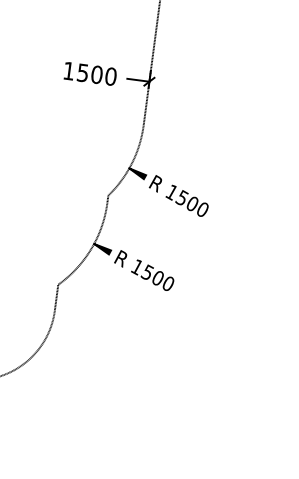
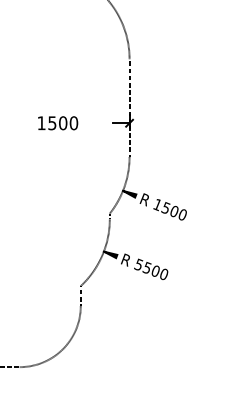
text: (90, 74) -> (58, 123), moved
text: (136, 266) -> (138, 264), 1500 -> 5500

